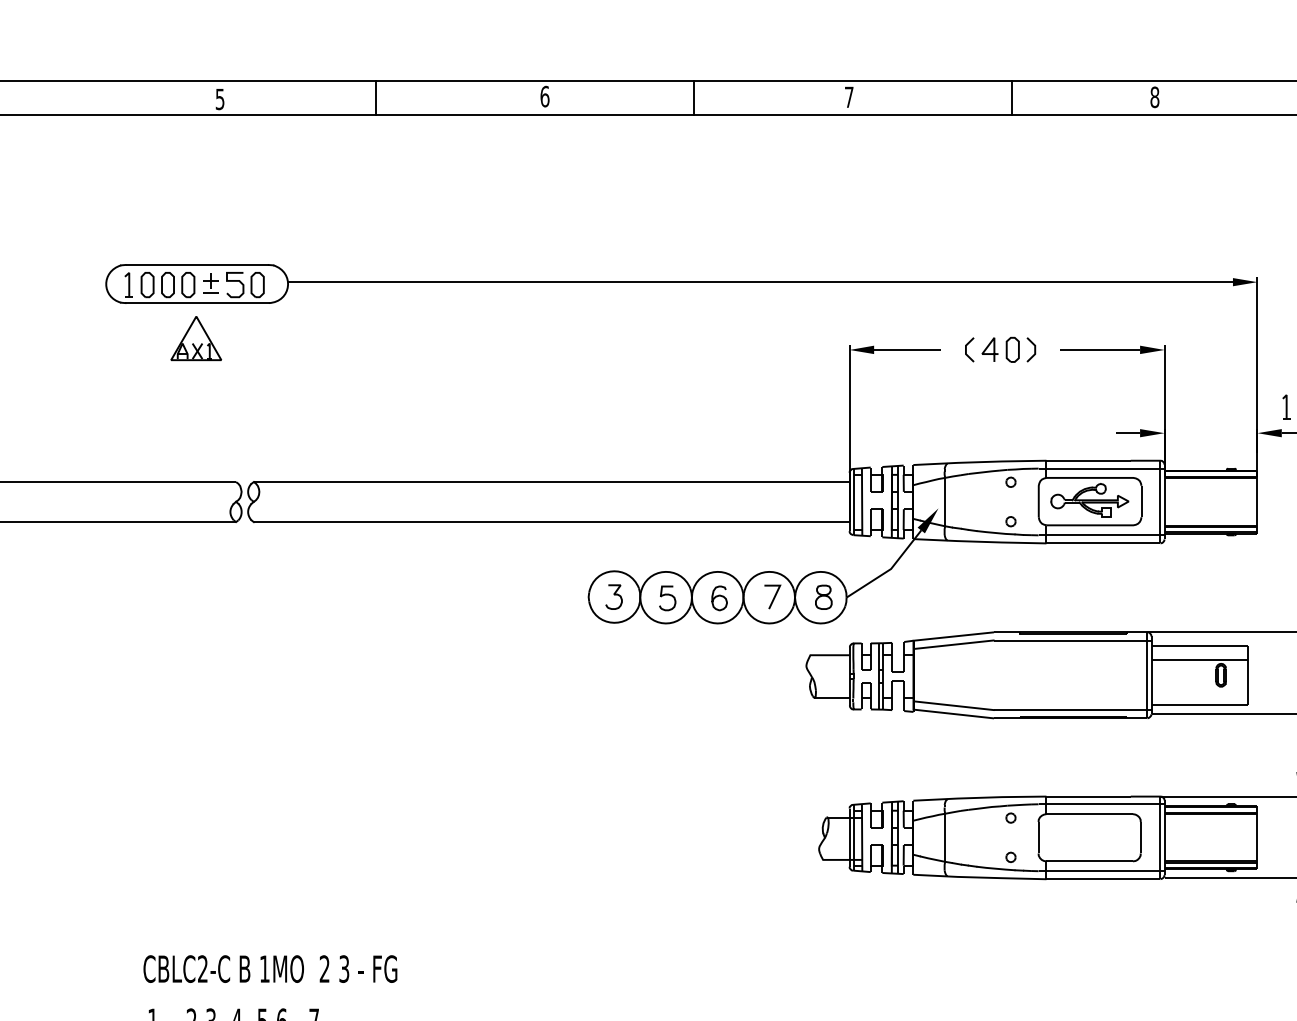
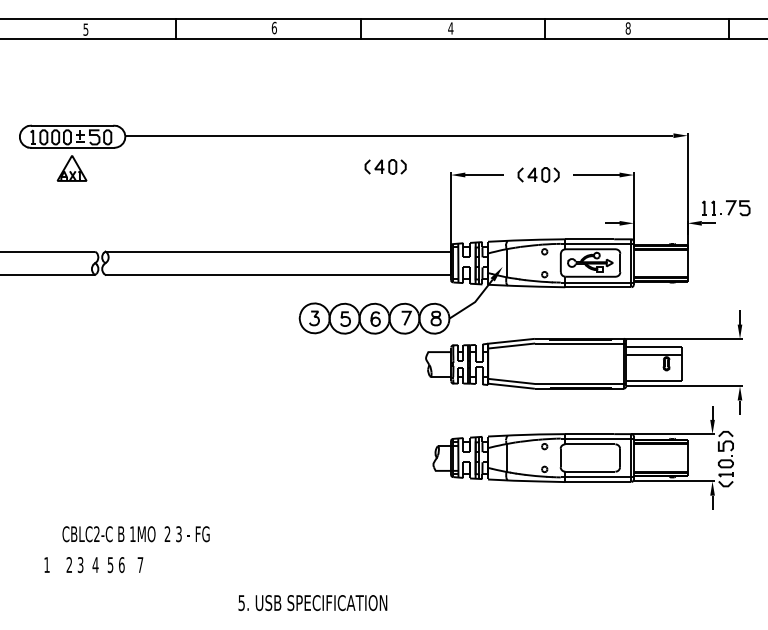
text: (848, 97) -> (450, 28), 7 -> 4
part: (736, 335) -> (385, 166), added
text: (269, 969) -> (135, 534), moved

